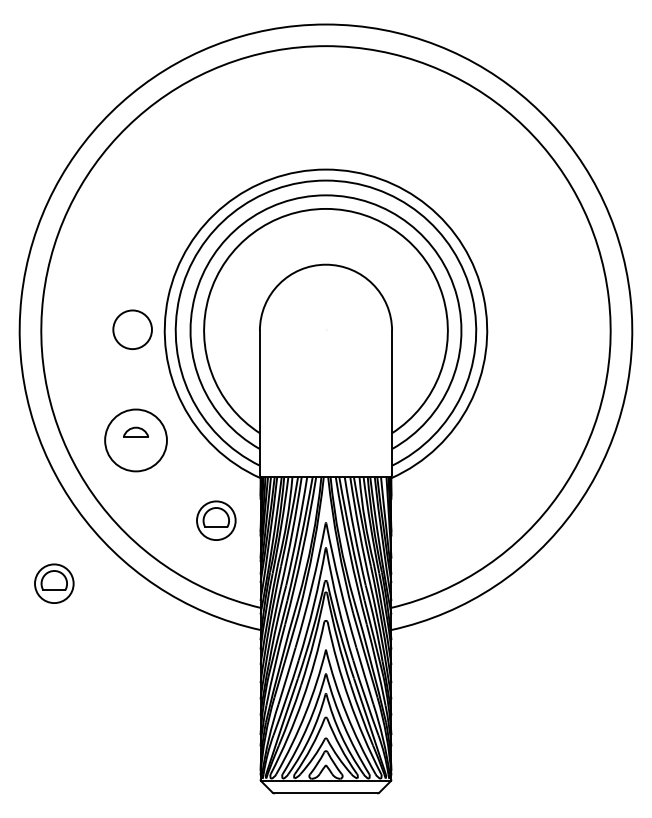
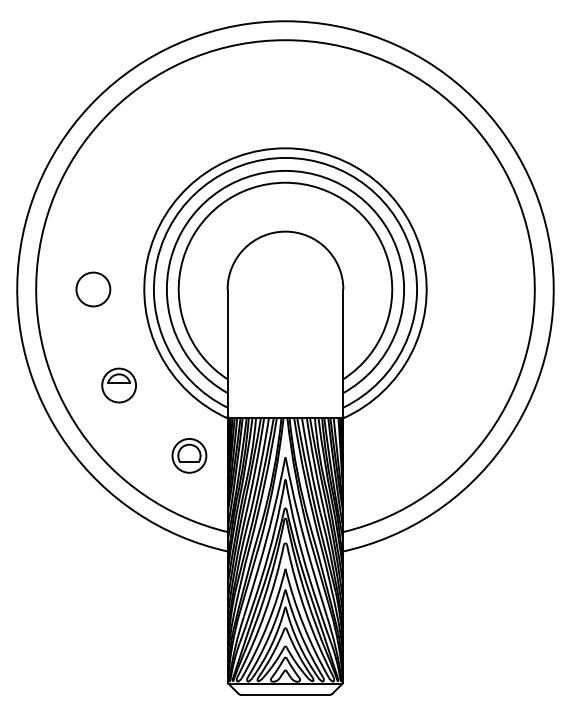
circle: (132, 329) -> (93, 289), moved
circle: (135, 440) -> (118, 385), size x0.62
part: (54, 583) -> (47, 510), removed

